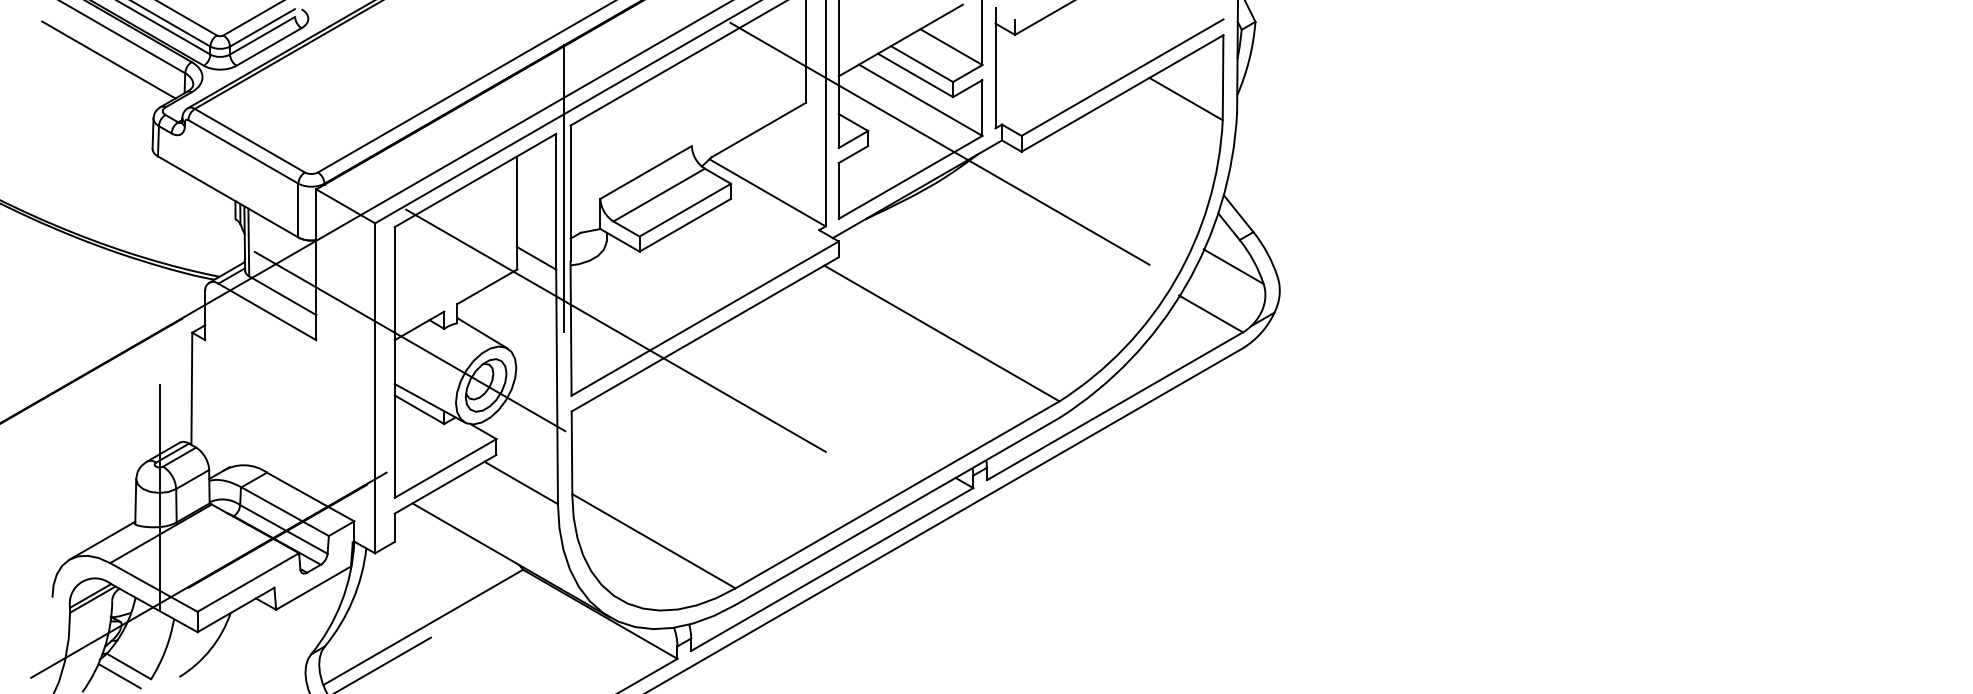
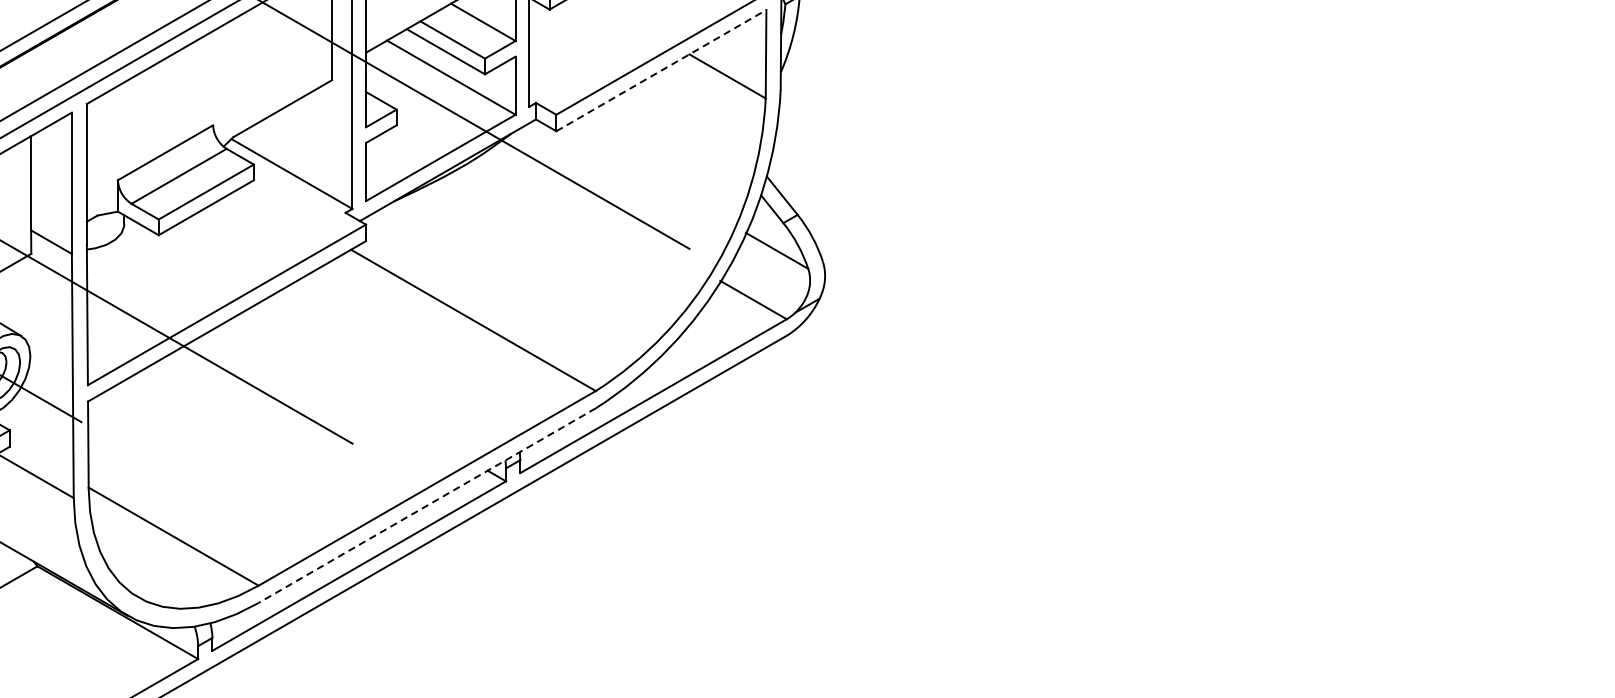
line: (1122, 93) -> (661, 70), solid -> dashed
line: (563, 188) -> (79, 169), removed
line: (897, 511) -> (427, 505), solid -> dashed

